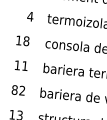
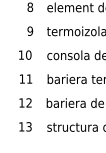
text: (30, 15) -> (30, 30), 4 -> 9
text: (26, 40) -> (28, 54), 18 -> 10
text: (14, 89) -> (21, 102), 82 -> 12

